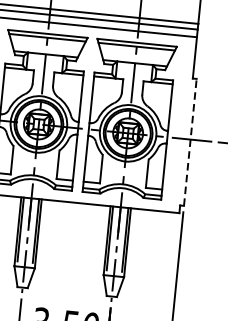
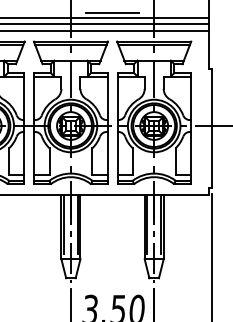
line: (95, 8) -> (112, 13), added
line: (190, 142) -> (212, 128), dashed -> solid

